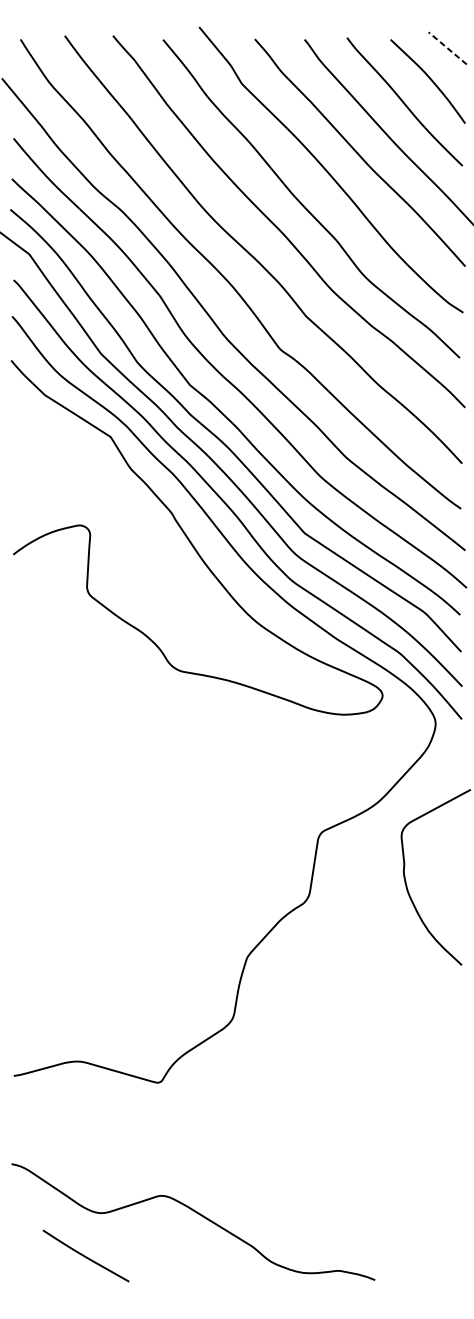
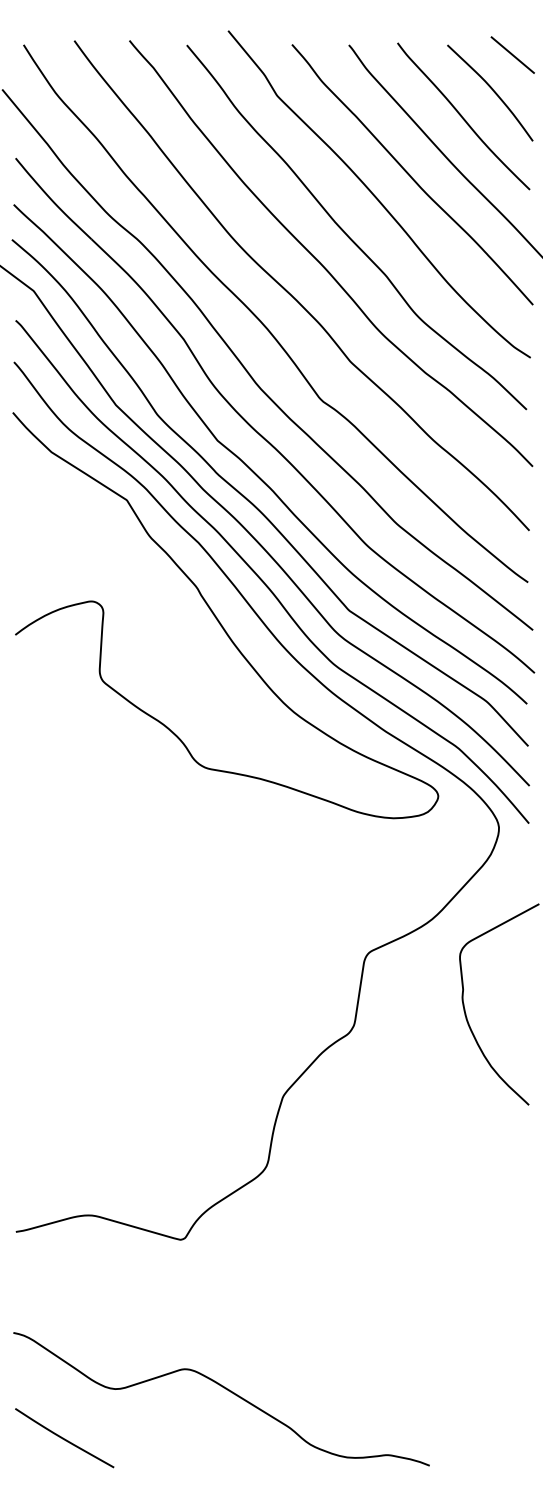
line: (447, 48) -> (512, 55), dashed -> solid
curve: (85, 1256) -> (64, 1438), moved

